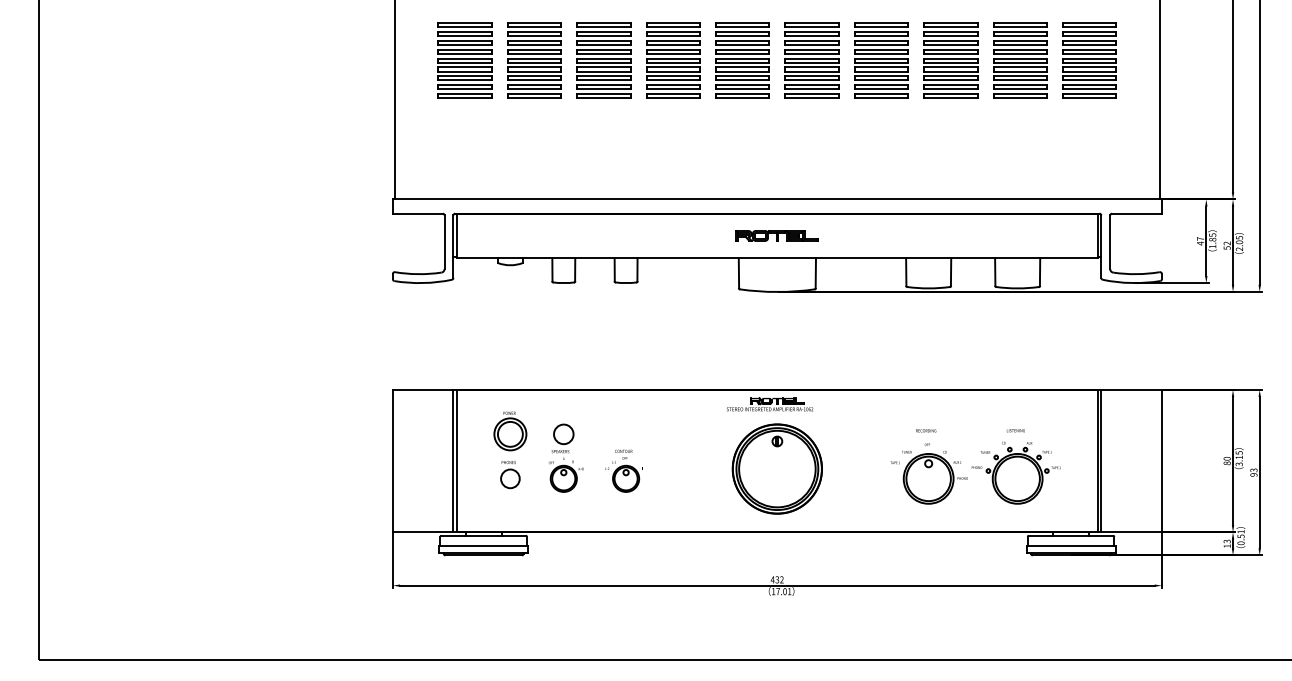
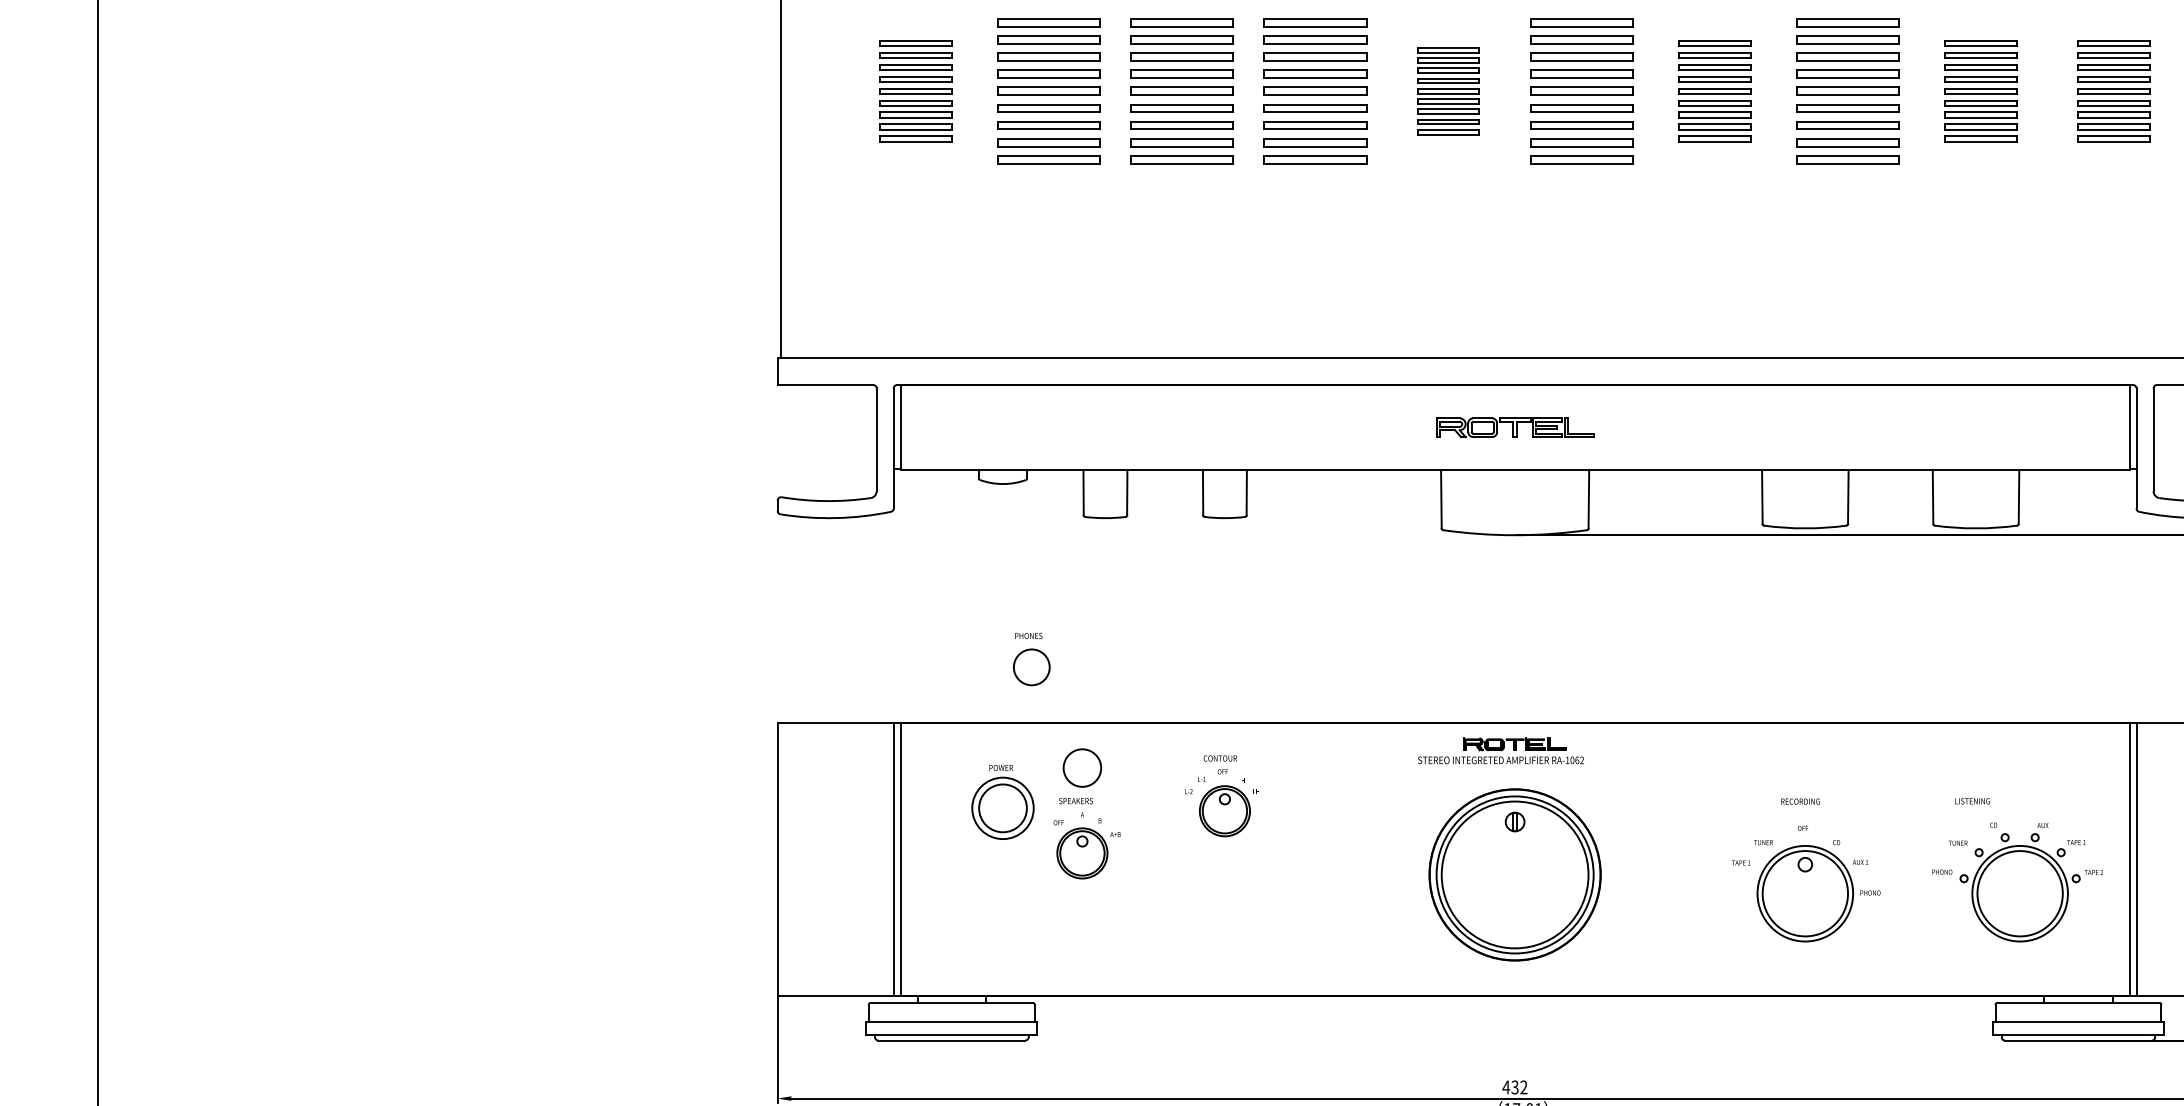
part: (464, 60) -> (914, 91), size x0.7
part: (742, 60) -> (1448, 91), size x0.6
part: (881, 60) -> (1714, 91), size x0.7
part: (1020, 60) -> (1981, 91), size x0.7
part: (1089, 60) -> (2113, 91), size x0.7
part: (565, 457) -> (1085, 812), moved
part: (623, 470) -> (1219, 795), moved
part: (1015, 472) -> (2015, 881), moved
part: (510, 475) -> (1031, 660), moved

